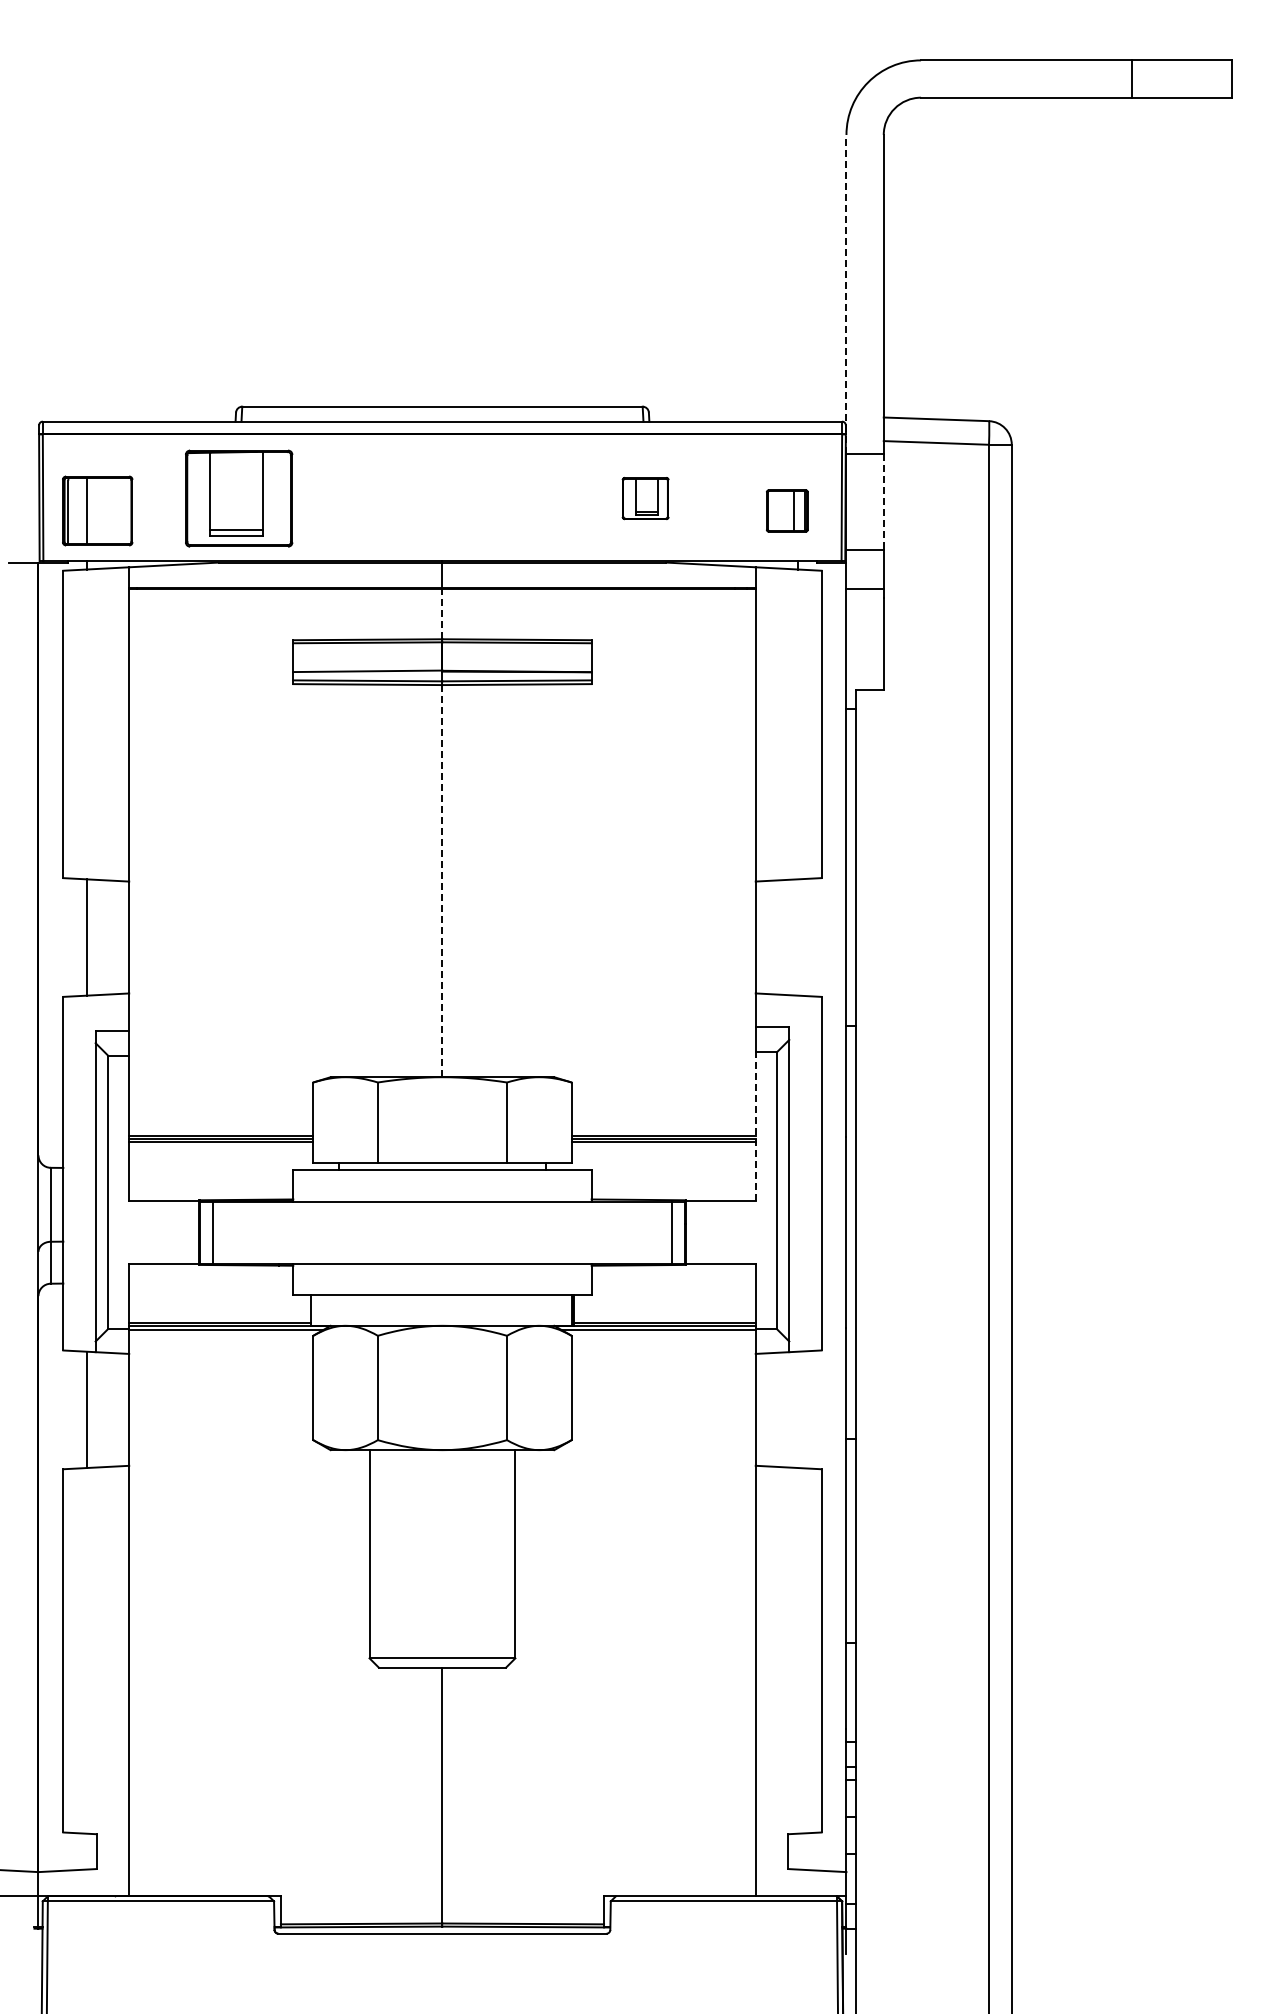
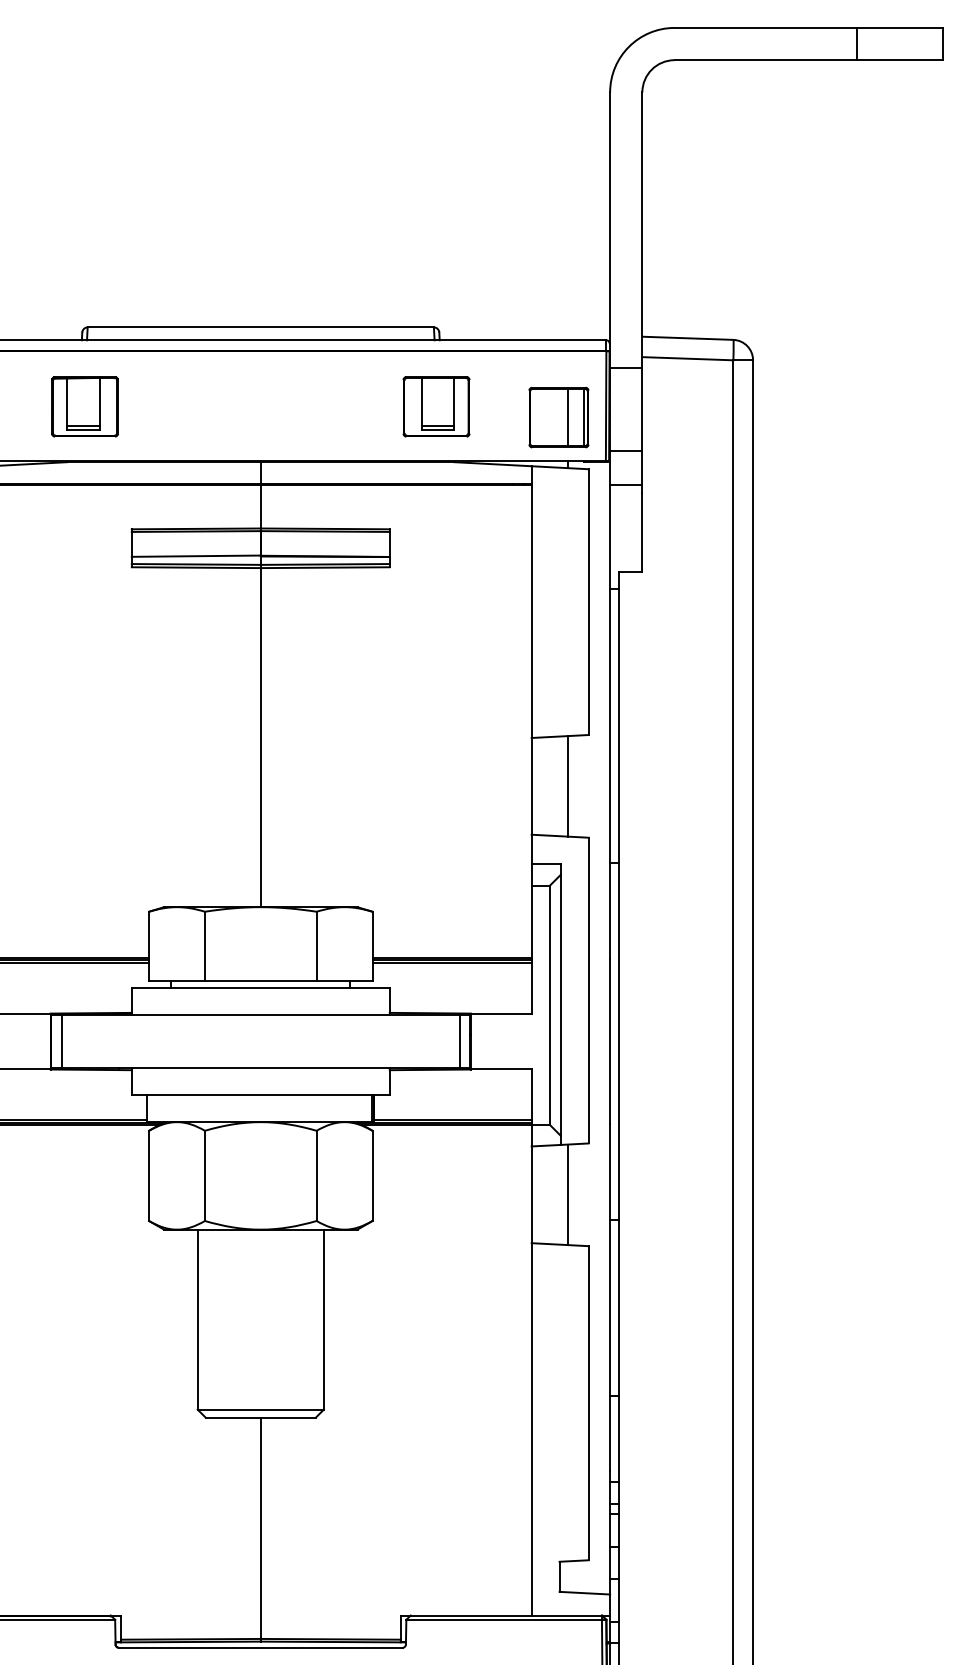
line: (846, 294) -> (610, 230), dashed -> solid
part: (239, 498) -> (85, 406), size x0.71
part: (645, 498) -> (436, 406), size x1.67
line: (883, 502) -> (642, 410), dashed -> solid
part: (787, 510) -> (559, 417), size x1.67
line: (442, 614) -> (260, 507), dashed -> solid
line: (442, 881) -> (260, 737), dashed -> solid
line: (797, 937) -> (567, 786), added
line: (755, 1126) -> (531, 949), dashed -> solid
line: (797, 1409) -> (567, 1194), added

